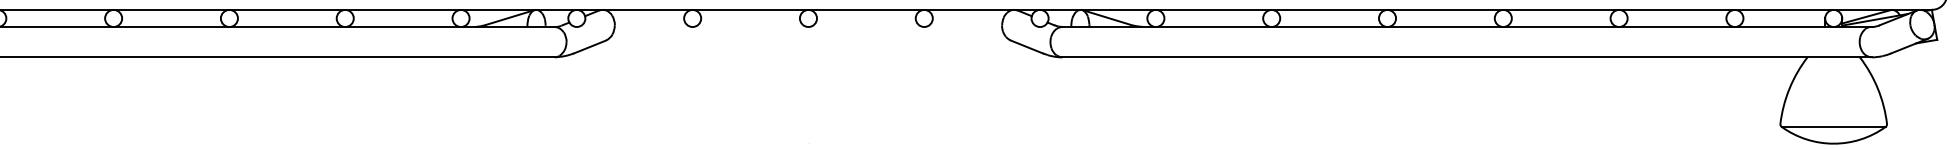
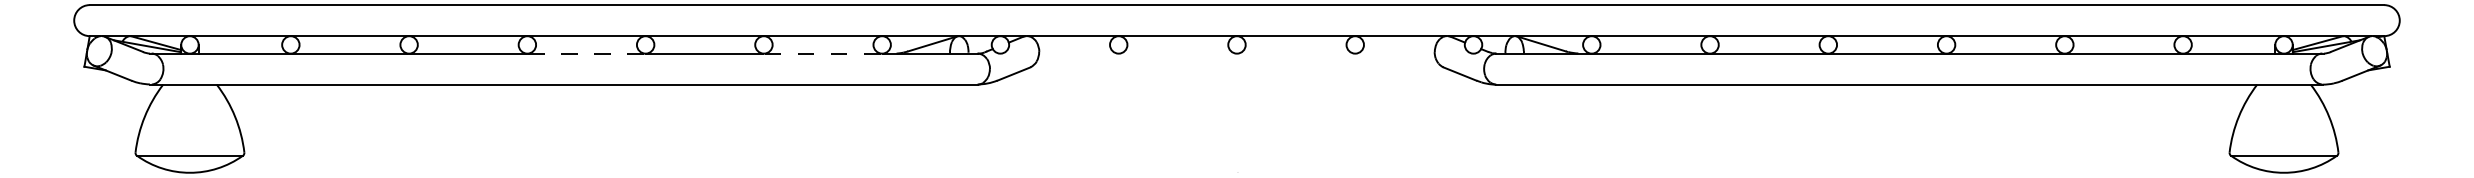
line: (172, 26) -> (587, 53), solid -> dashed
line: (403, 26) -> (823, 53), solid -> dashed

